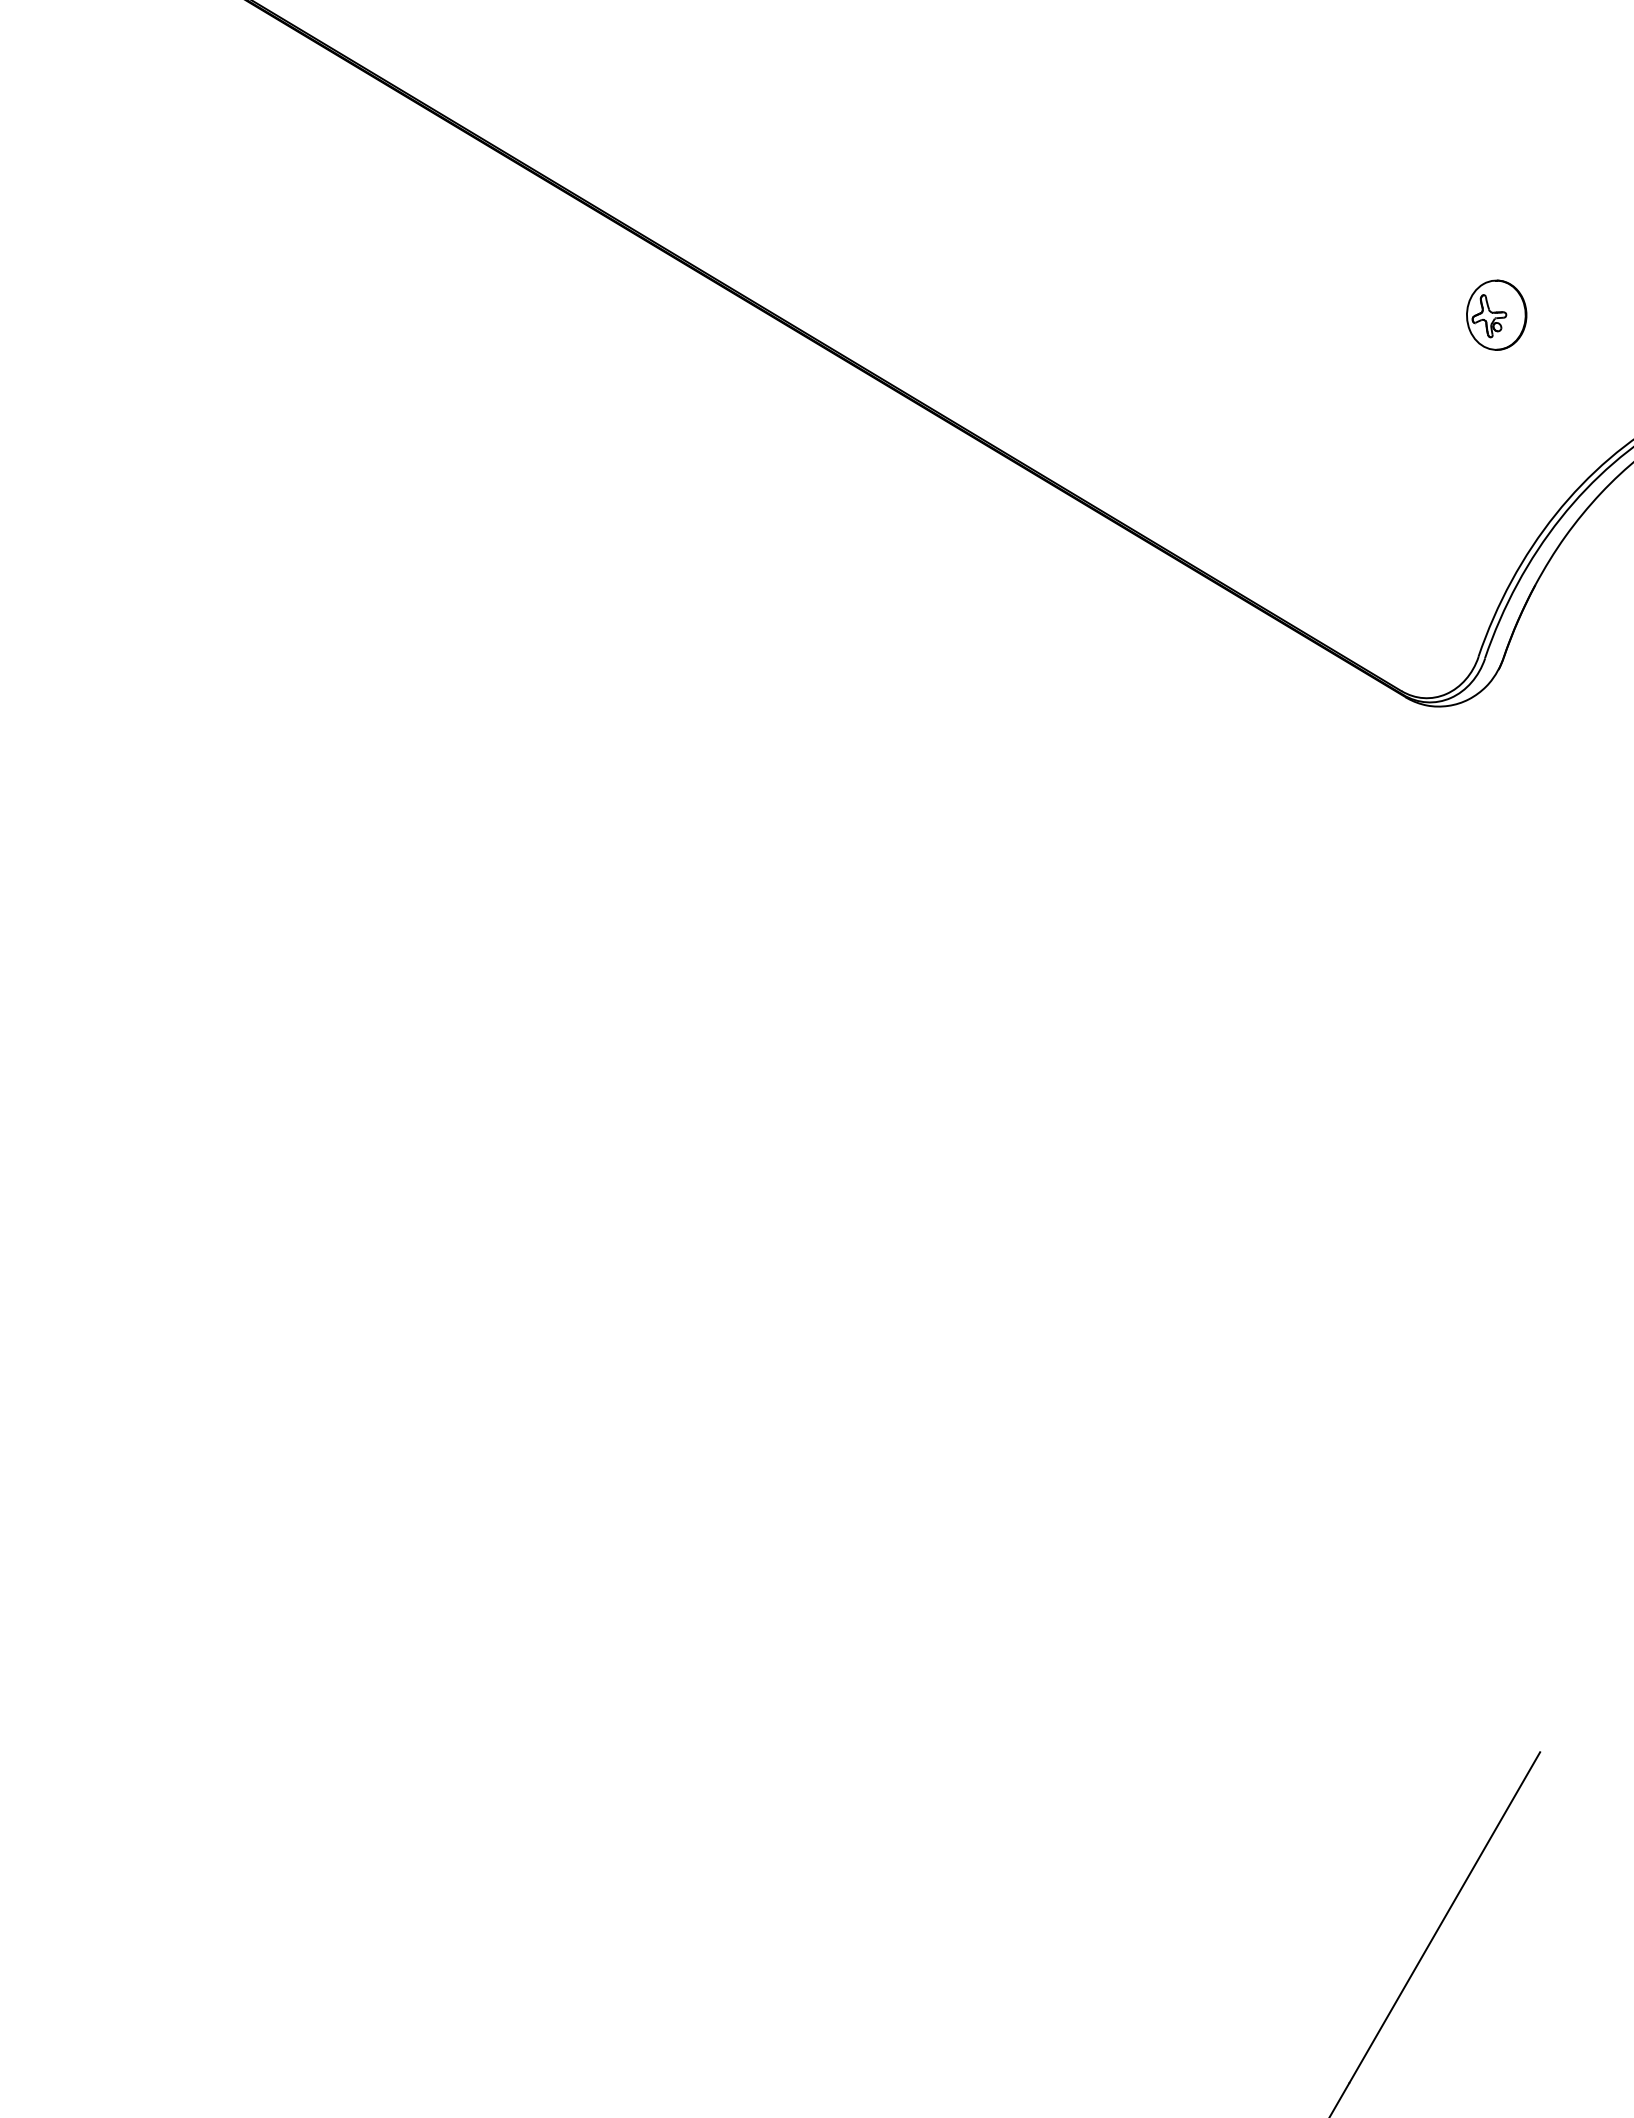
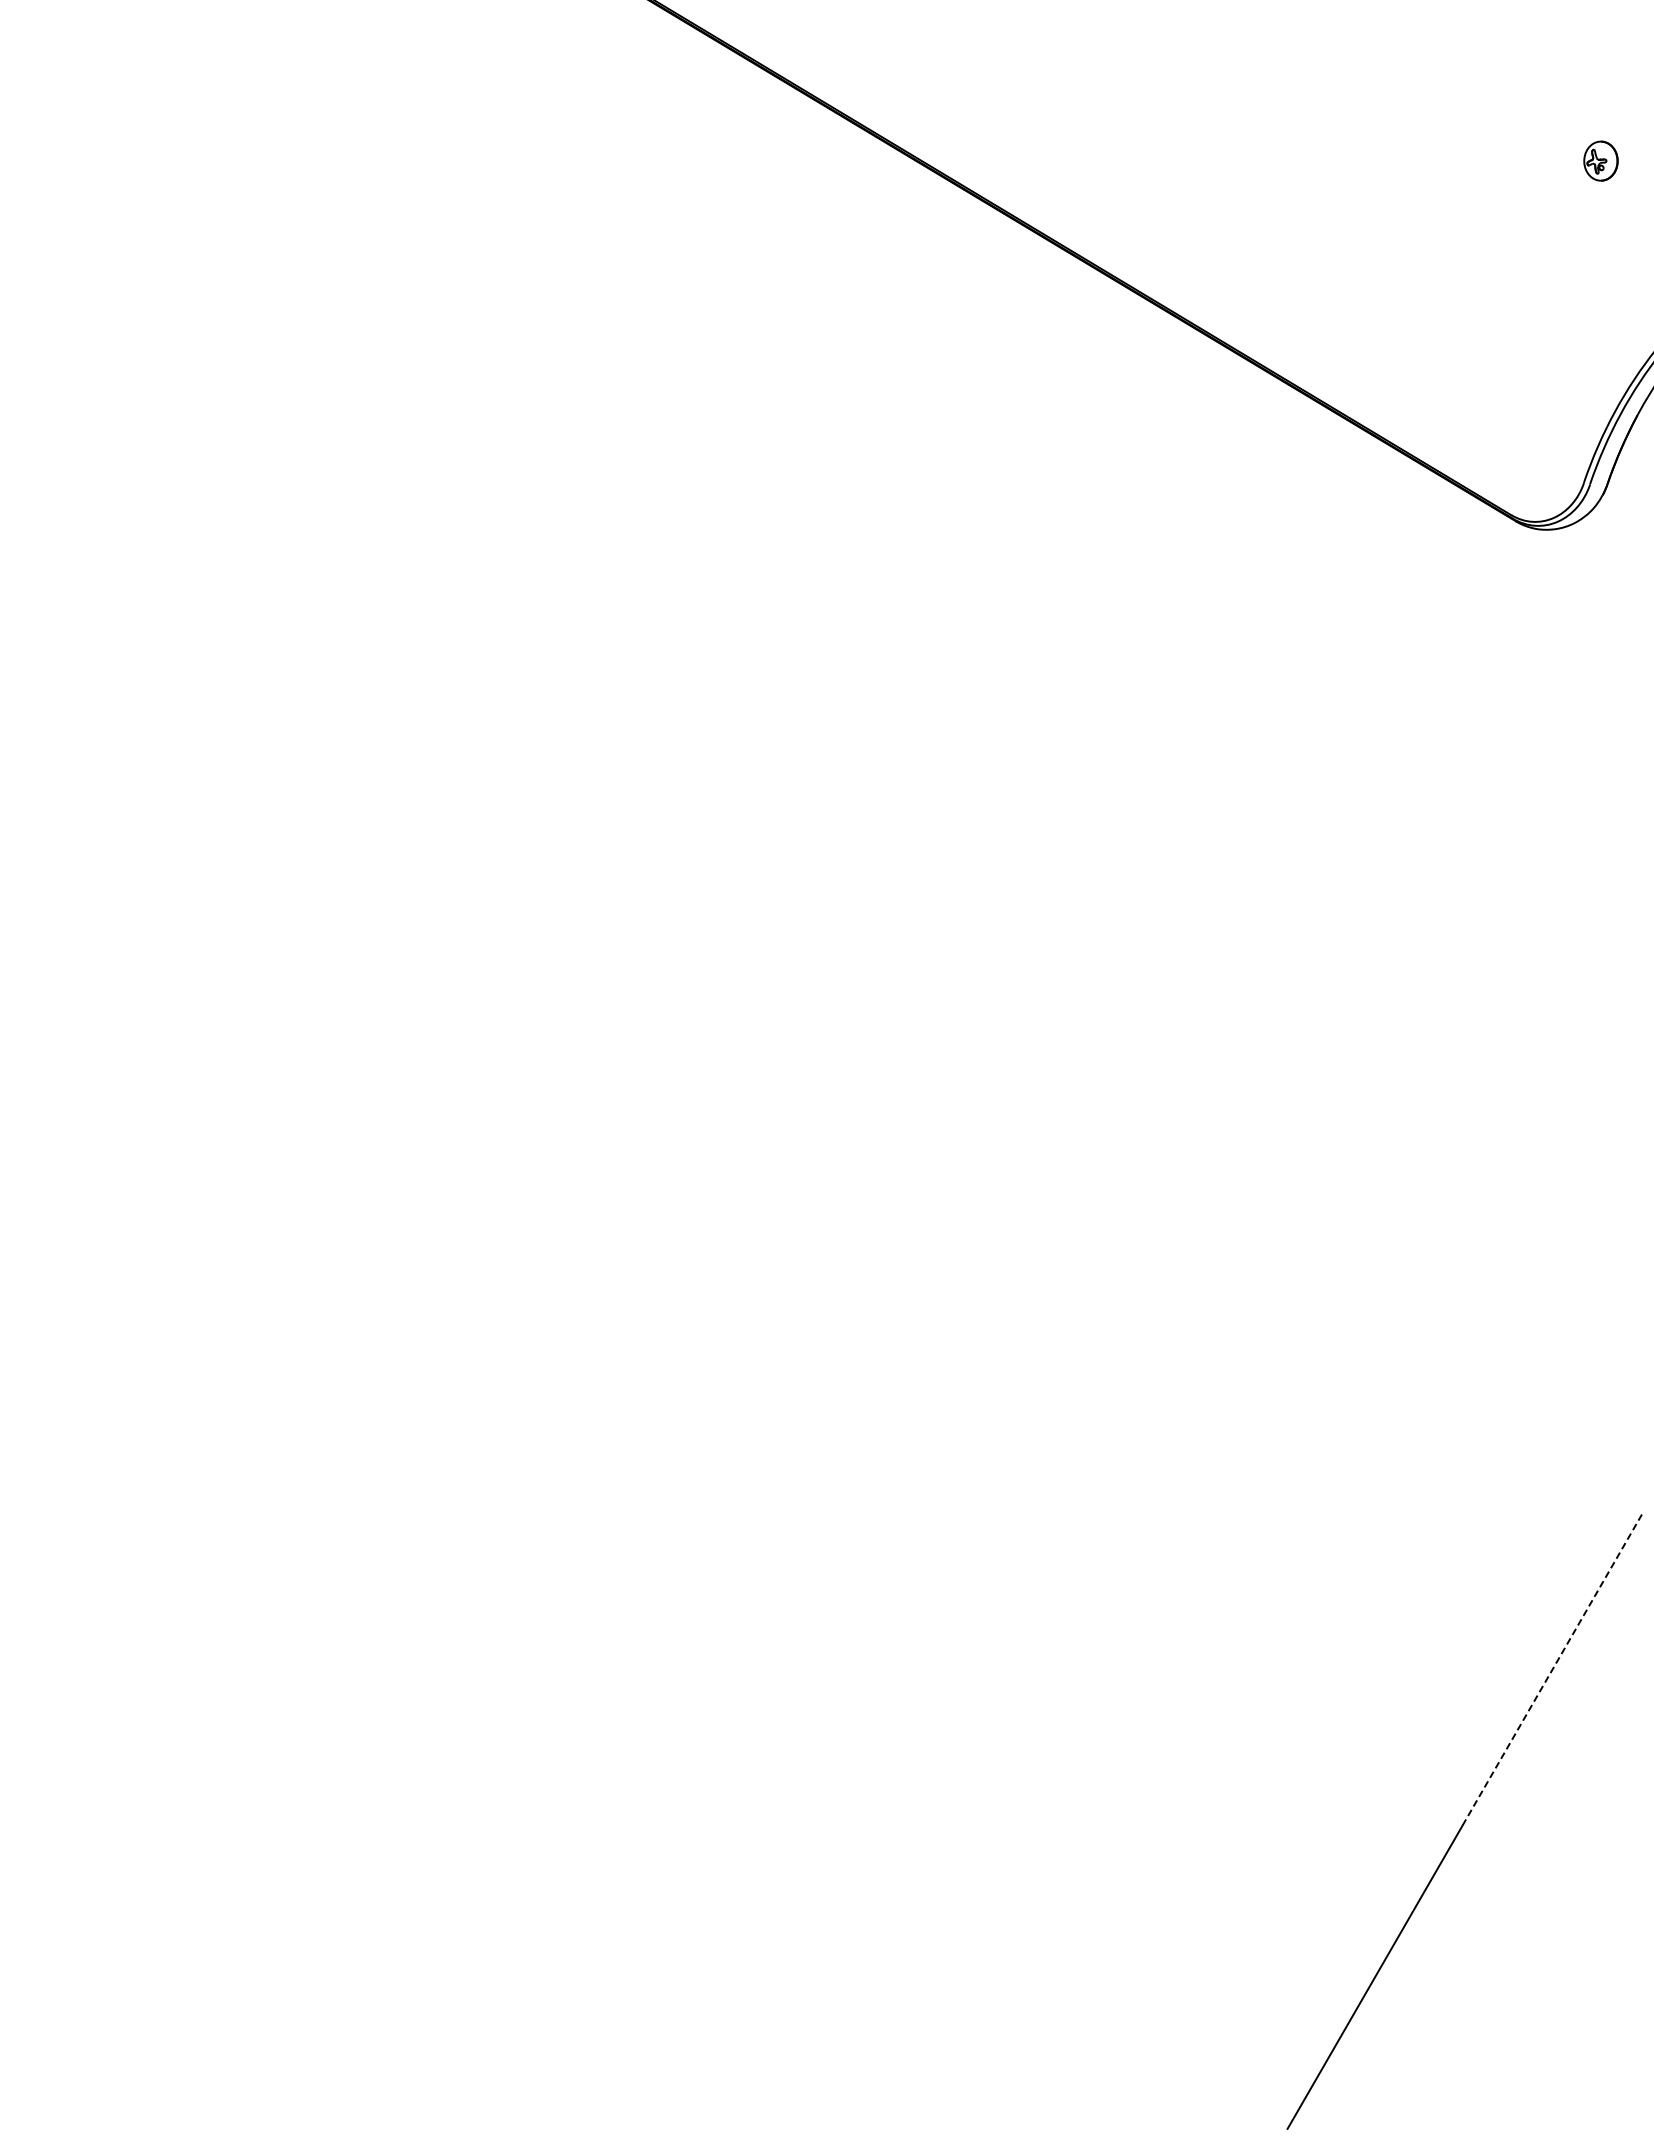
part: (1496, 314) -> (1600, 160), size x0.6
line: (1445, 1917) -> (1552, 1670), solid -> dashed

